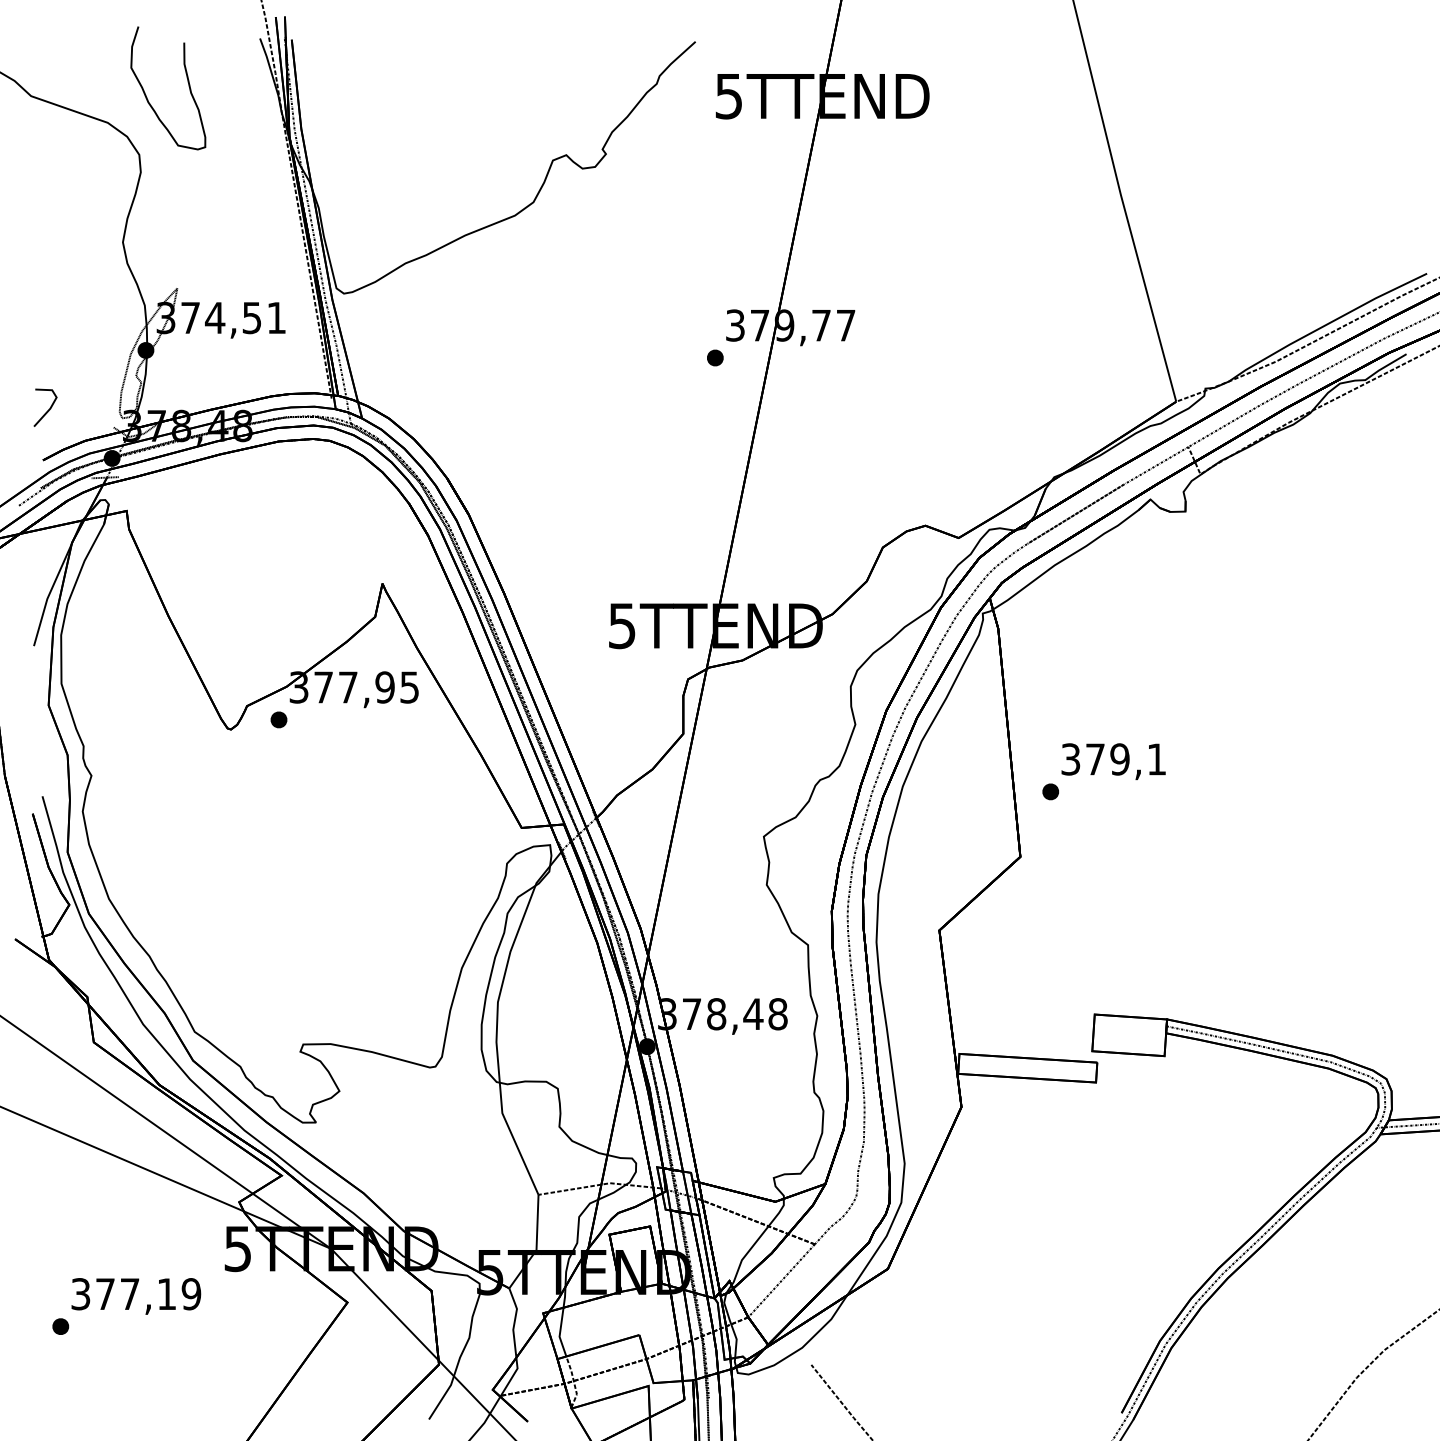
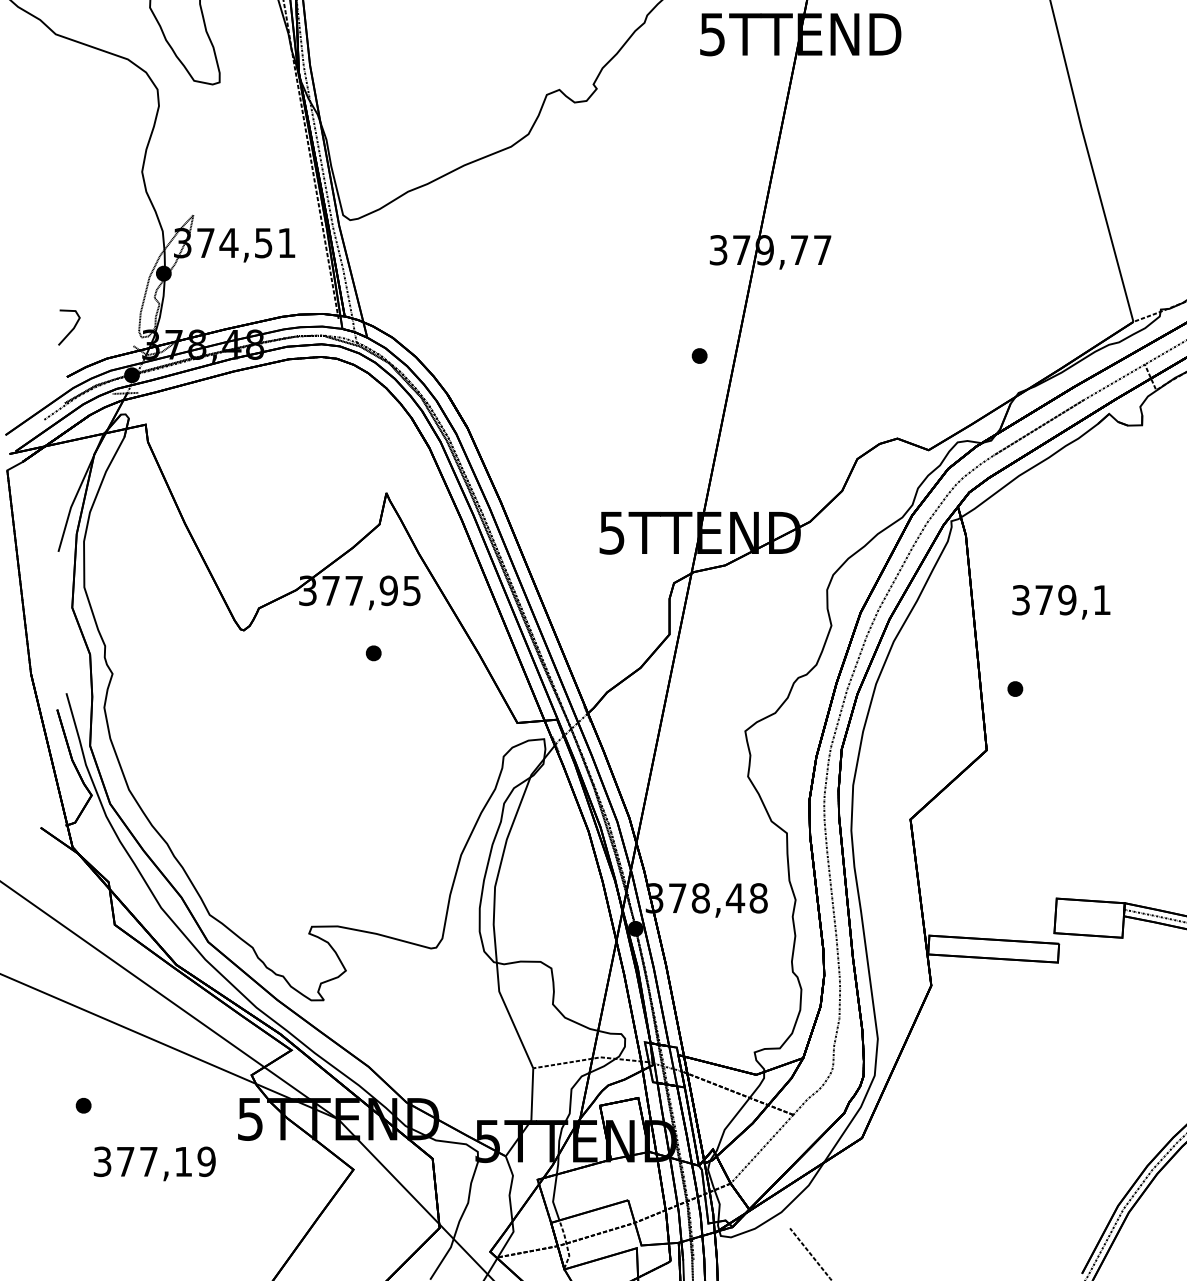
part: (715, 357) -> (699, 355), moved
part: (278, 719) -> (373, 652), moved
text: (1113, 761) -> (1061, 602), moved
part: (60, 1326) -> (83, 1105), moved

